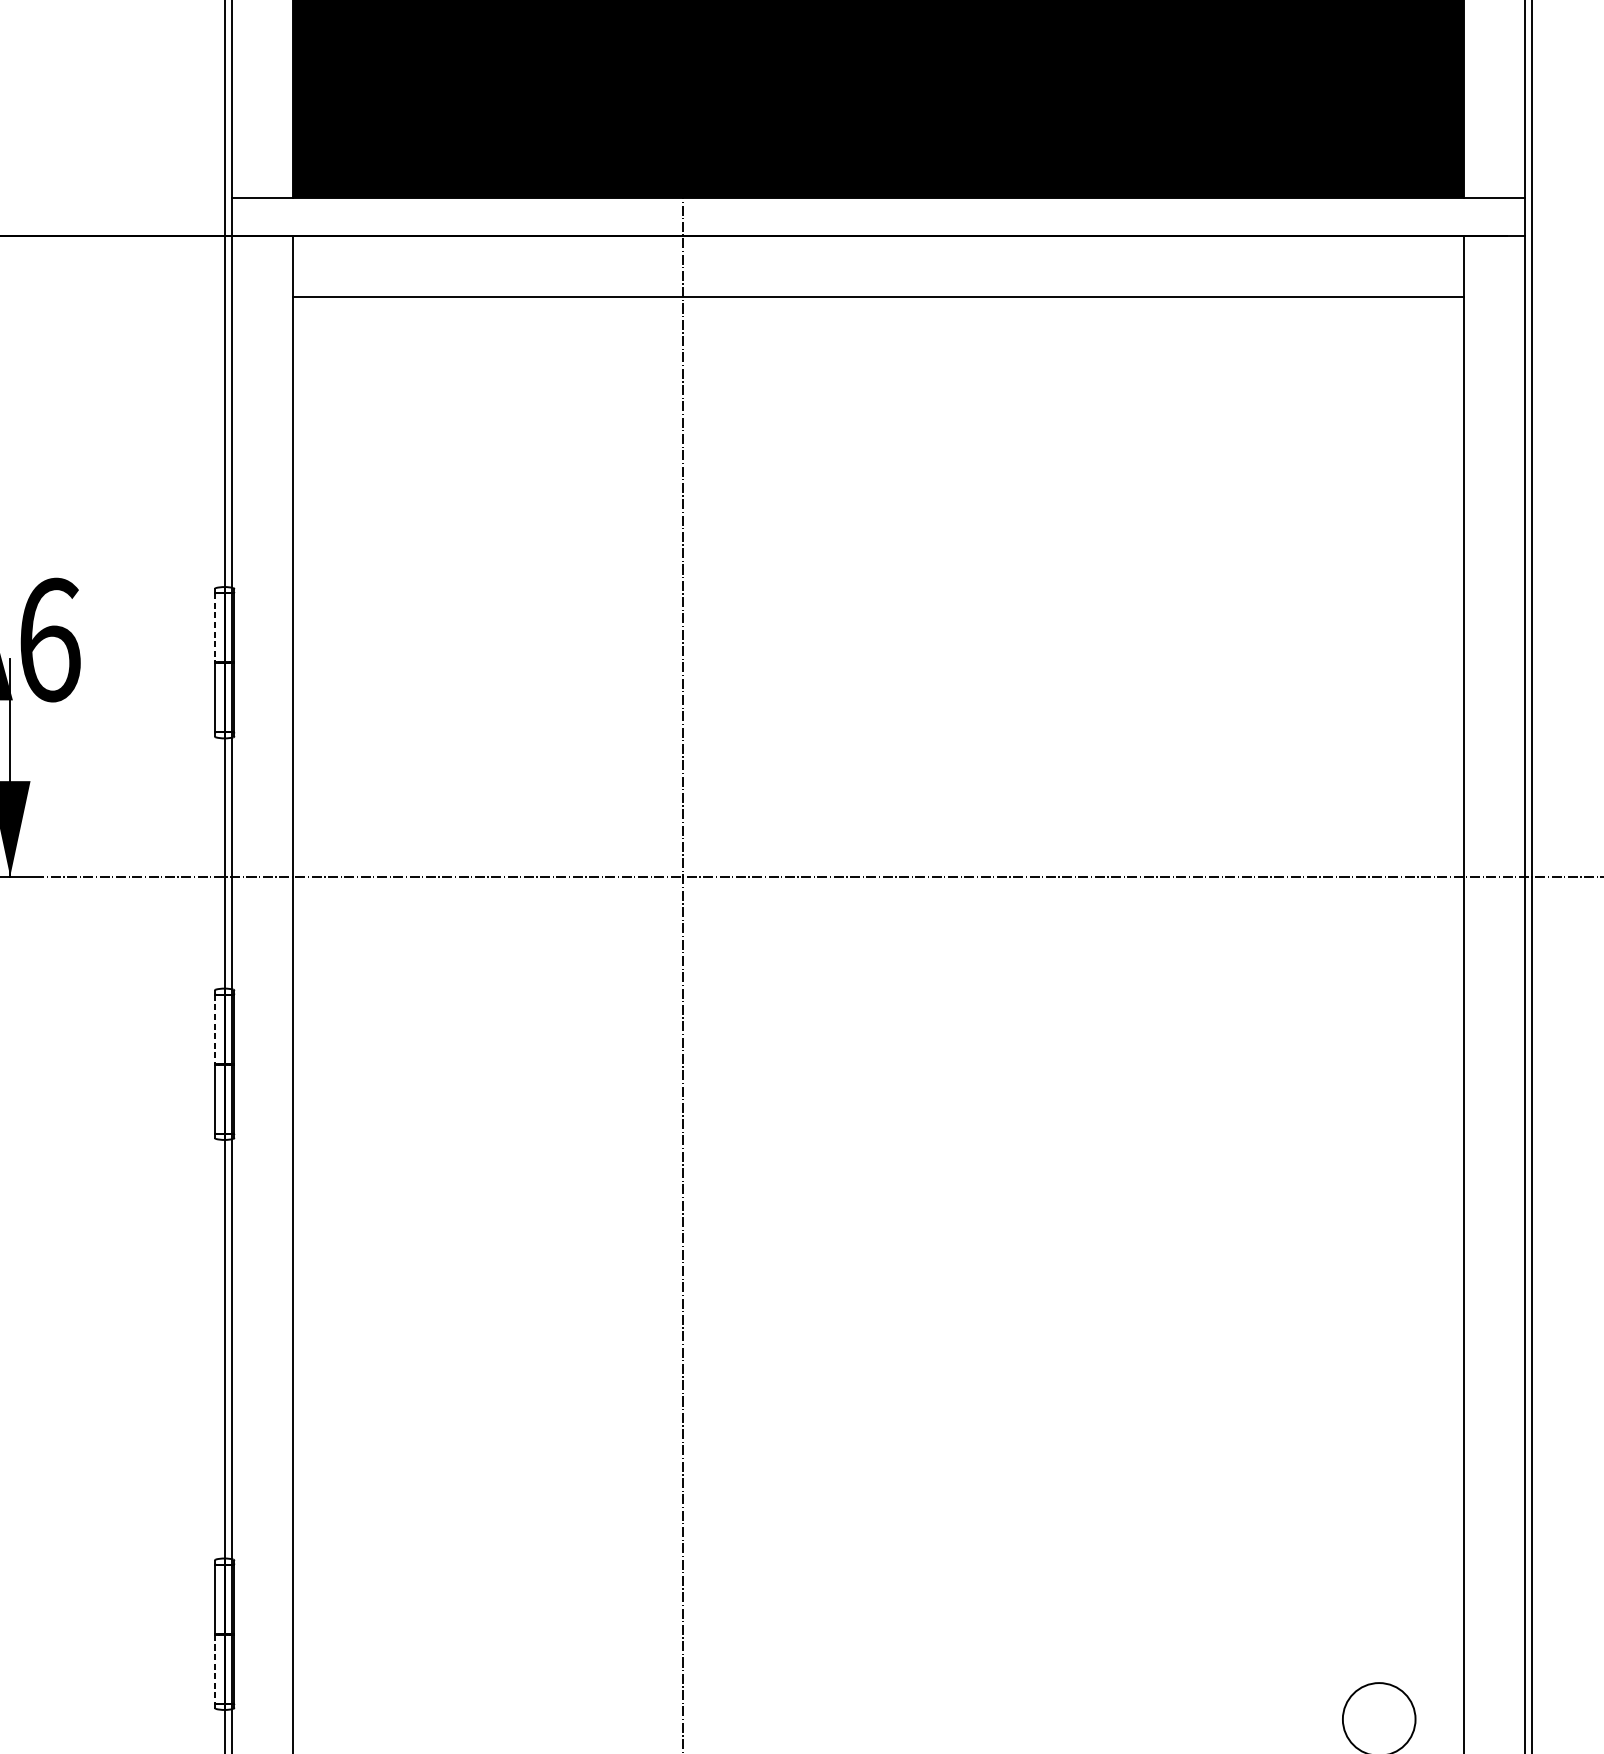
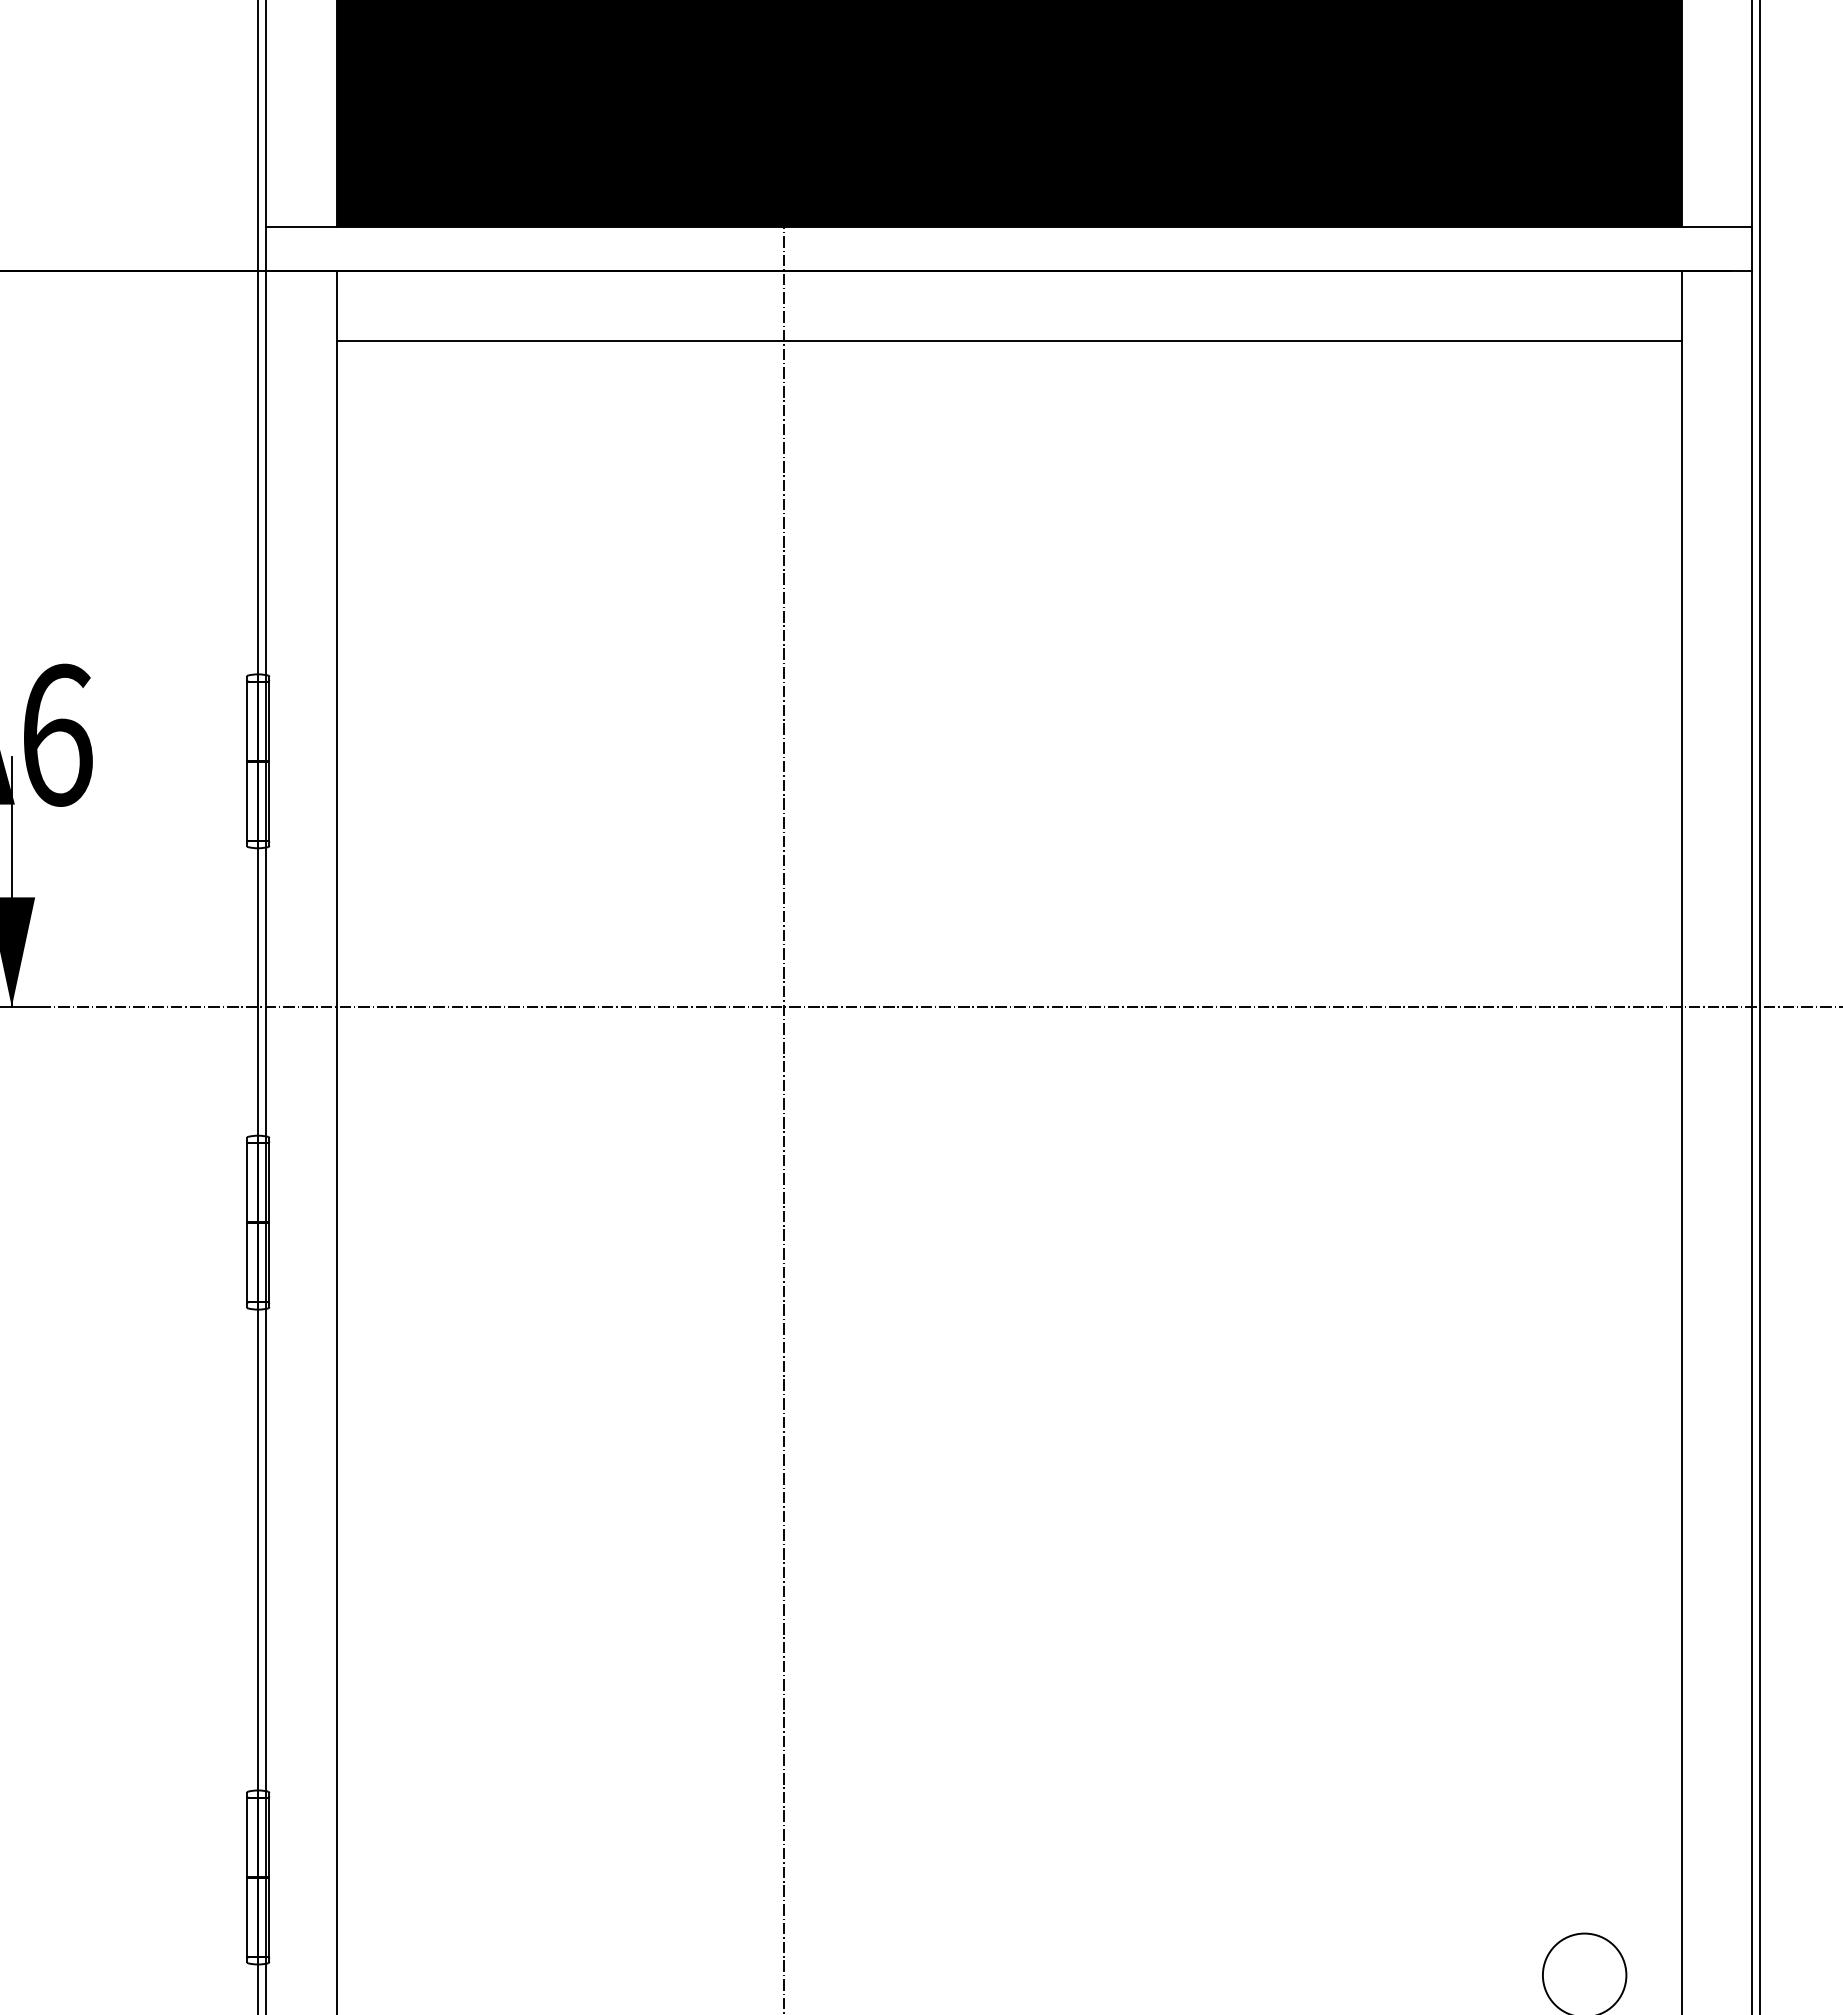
line: (215, 628) -> (247, 721), dashed -> solid
line: (215, 1029) -> (247, 1182), dashed -> solid
line: (215, 1669) -> (247, 1917), dashed -> solid

